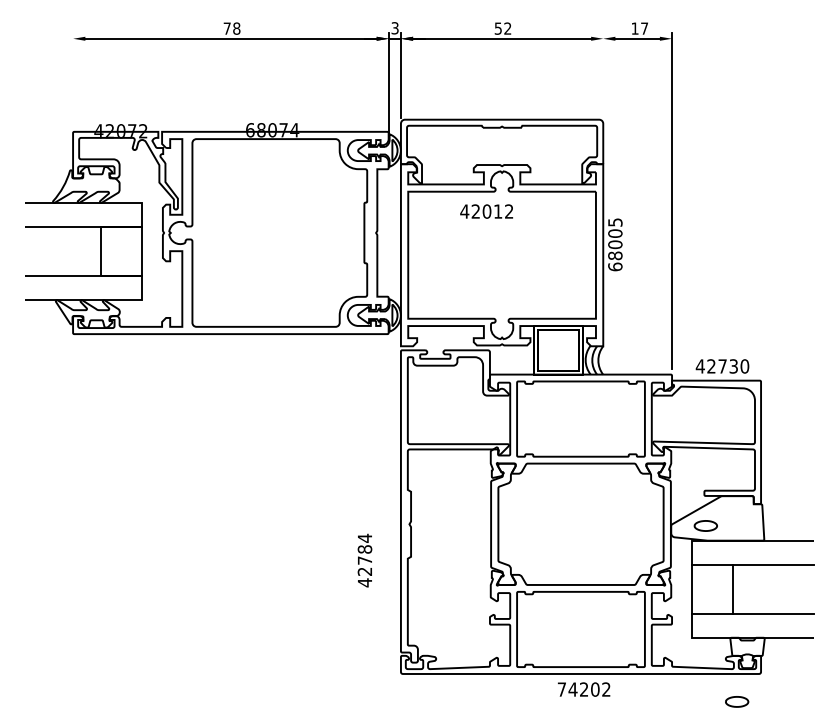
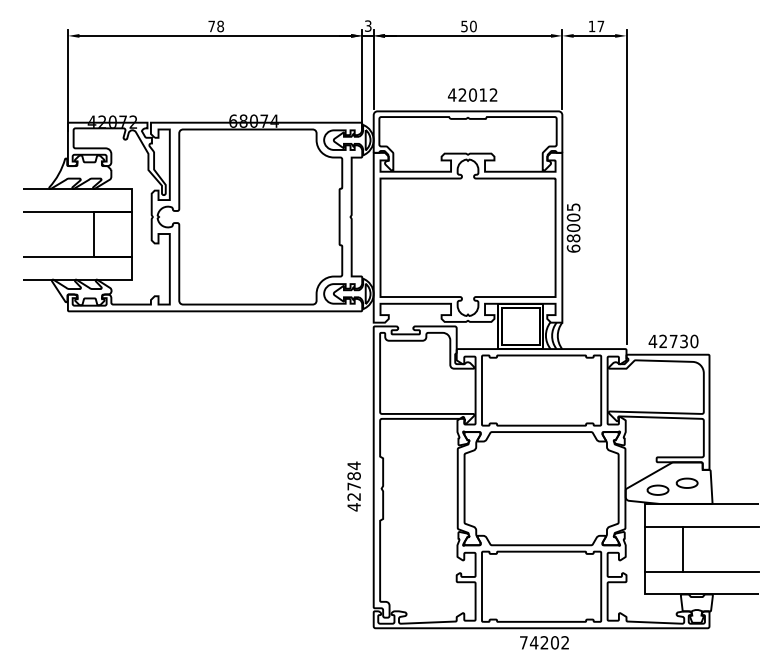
text: (507, 28) -> (473, 26), 52 -> 50
line: (603, 74) -> (562, 69), added
line: (73, 86) -> (68, 80), added
text: (486, 210) -> (472, 94), moved
text: (364, 560) -> (353, 486), moved
part: (736, 701) -> (686, 482), moved

